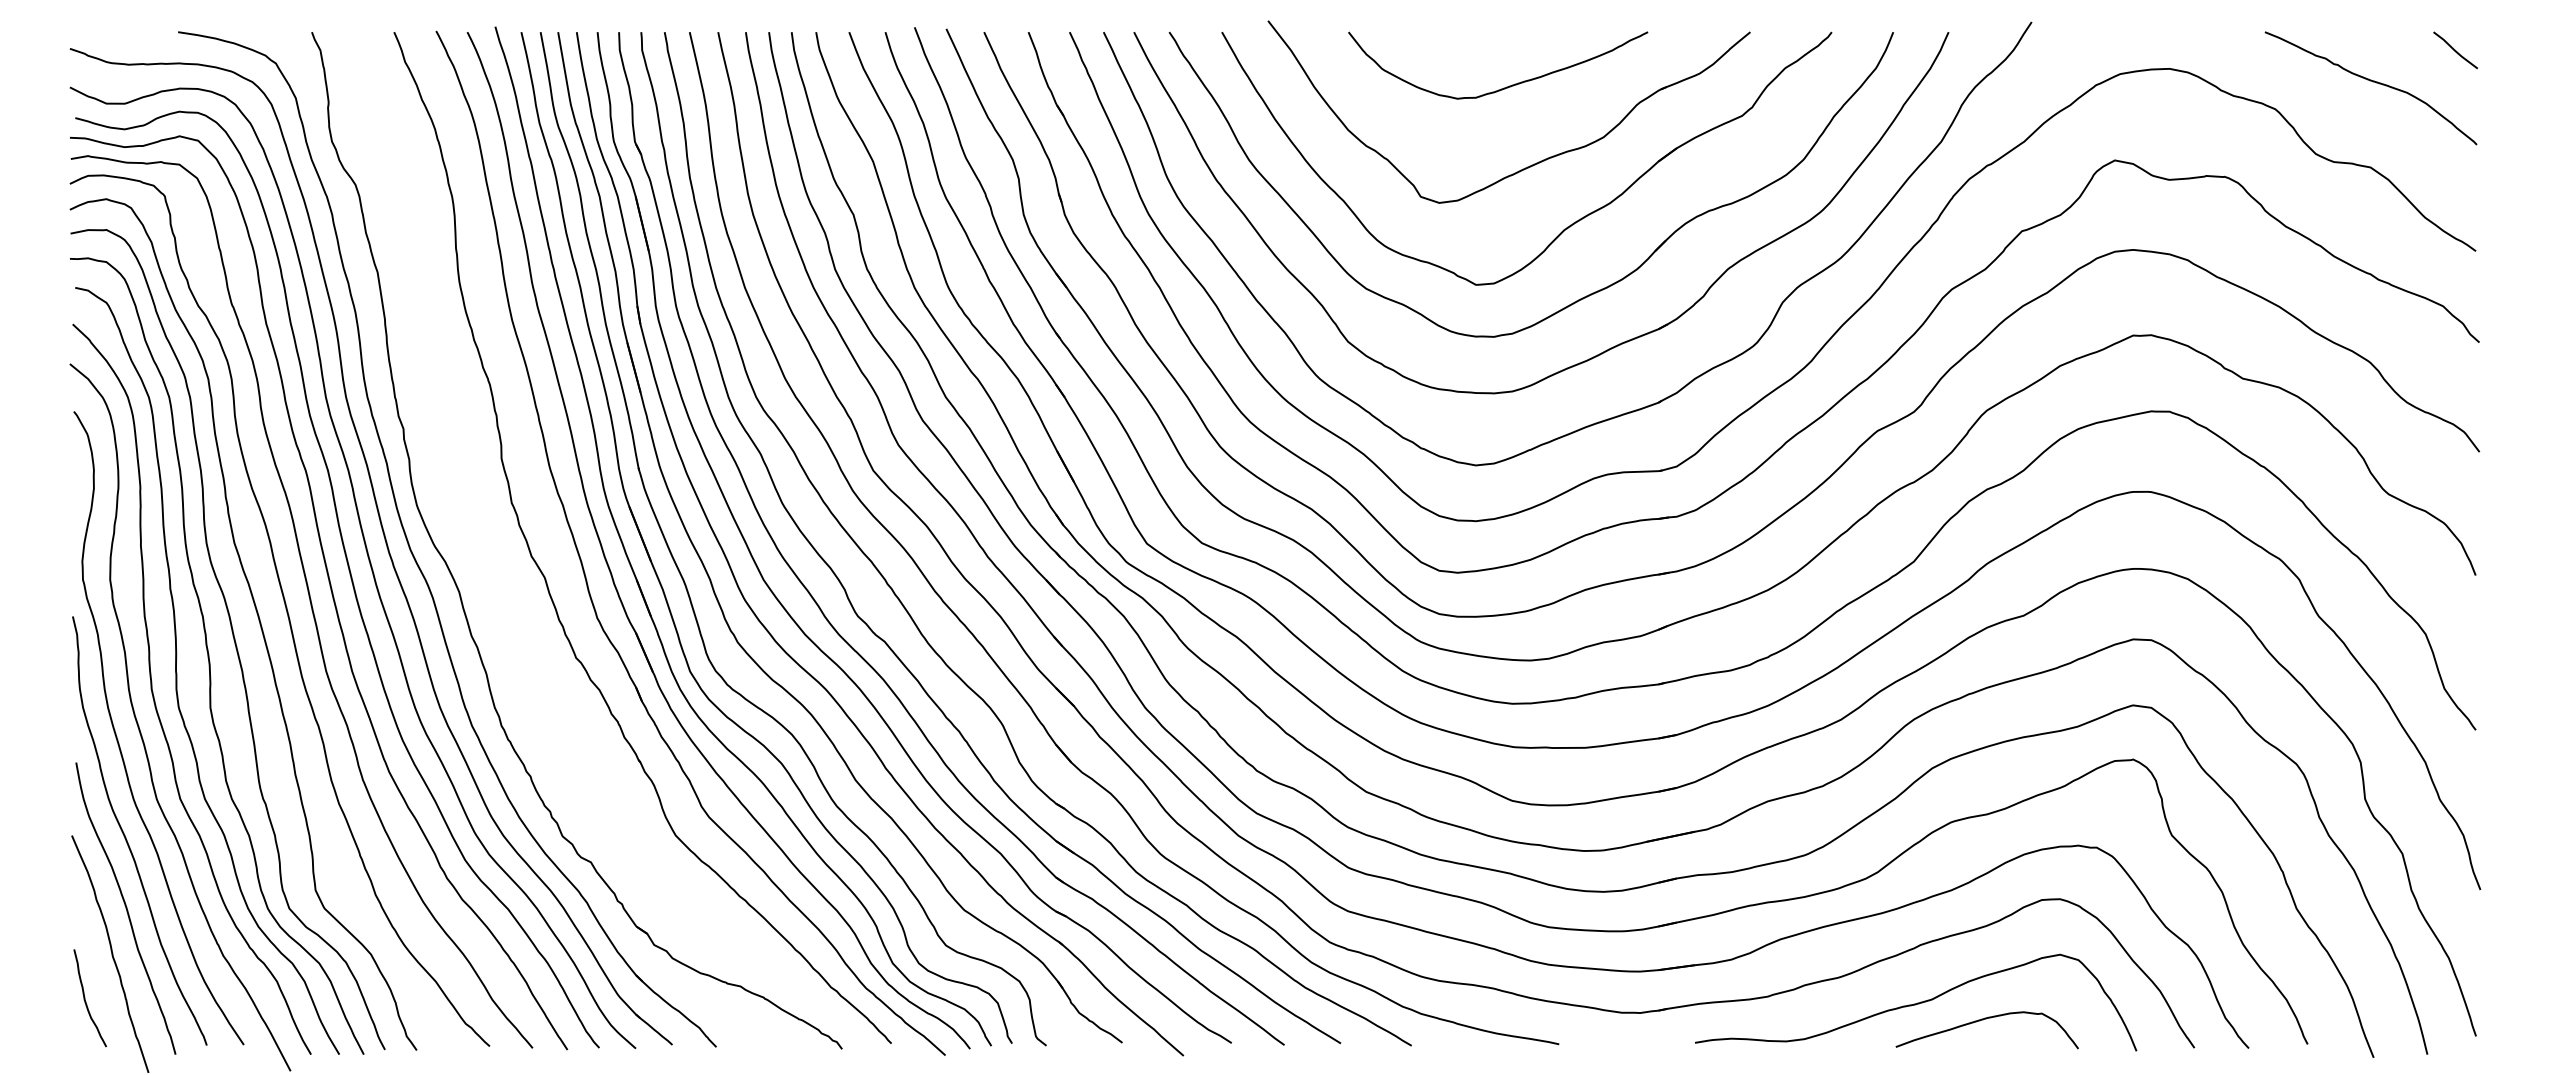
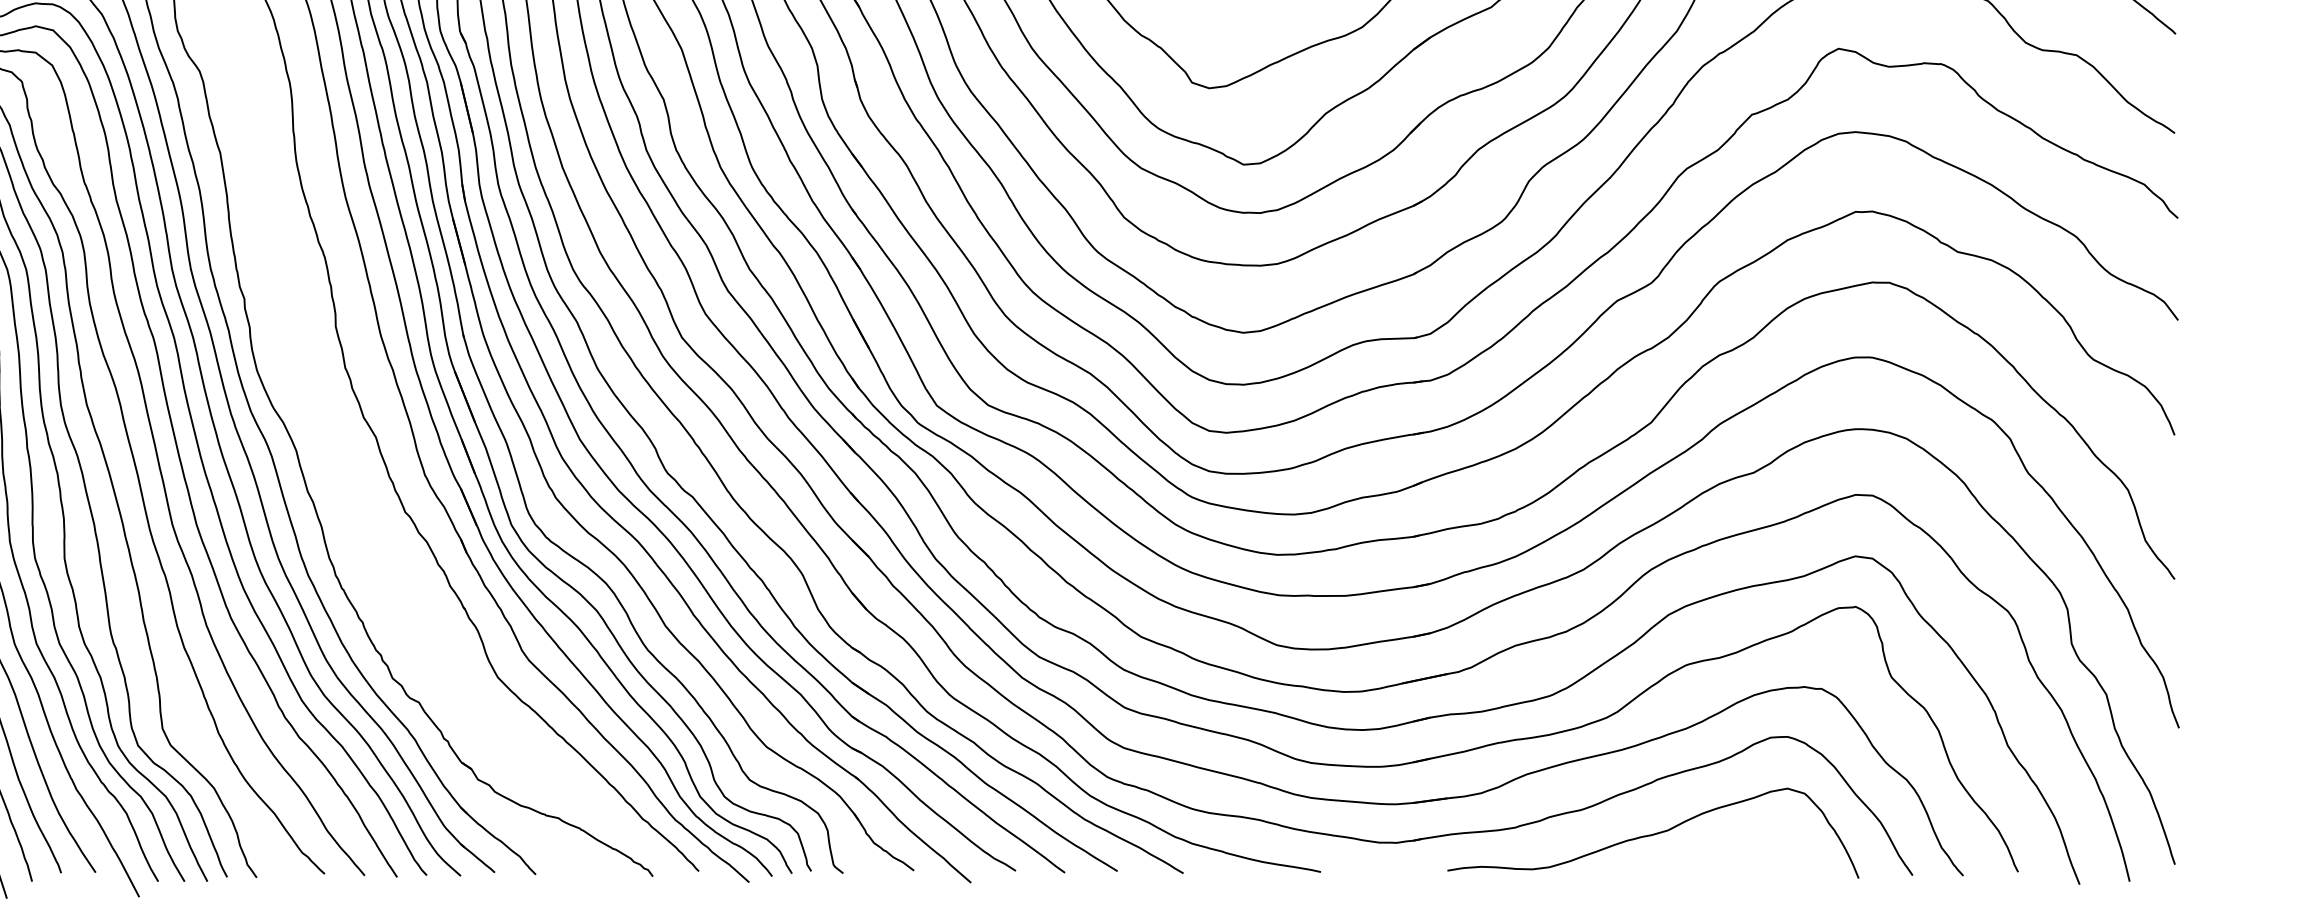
curve: (1983, 1020) -> (1716, 849), removed

